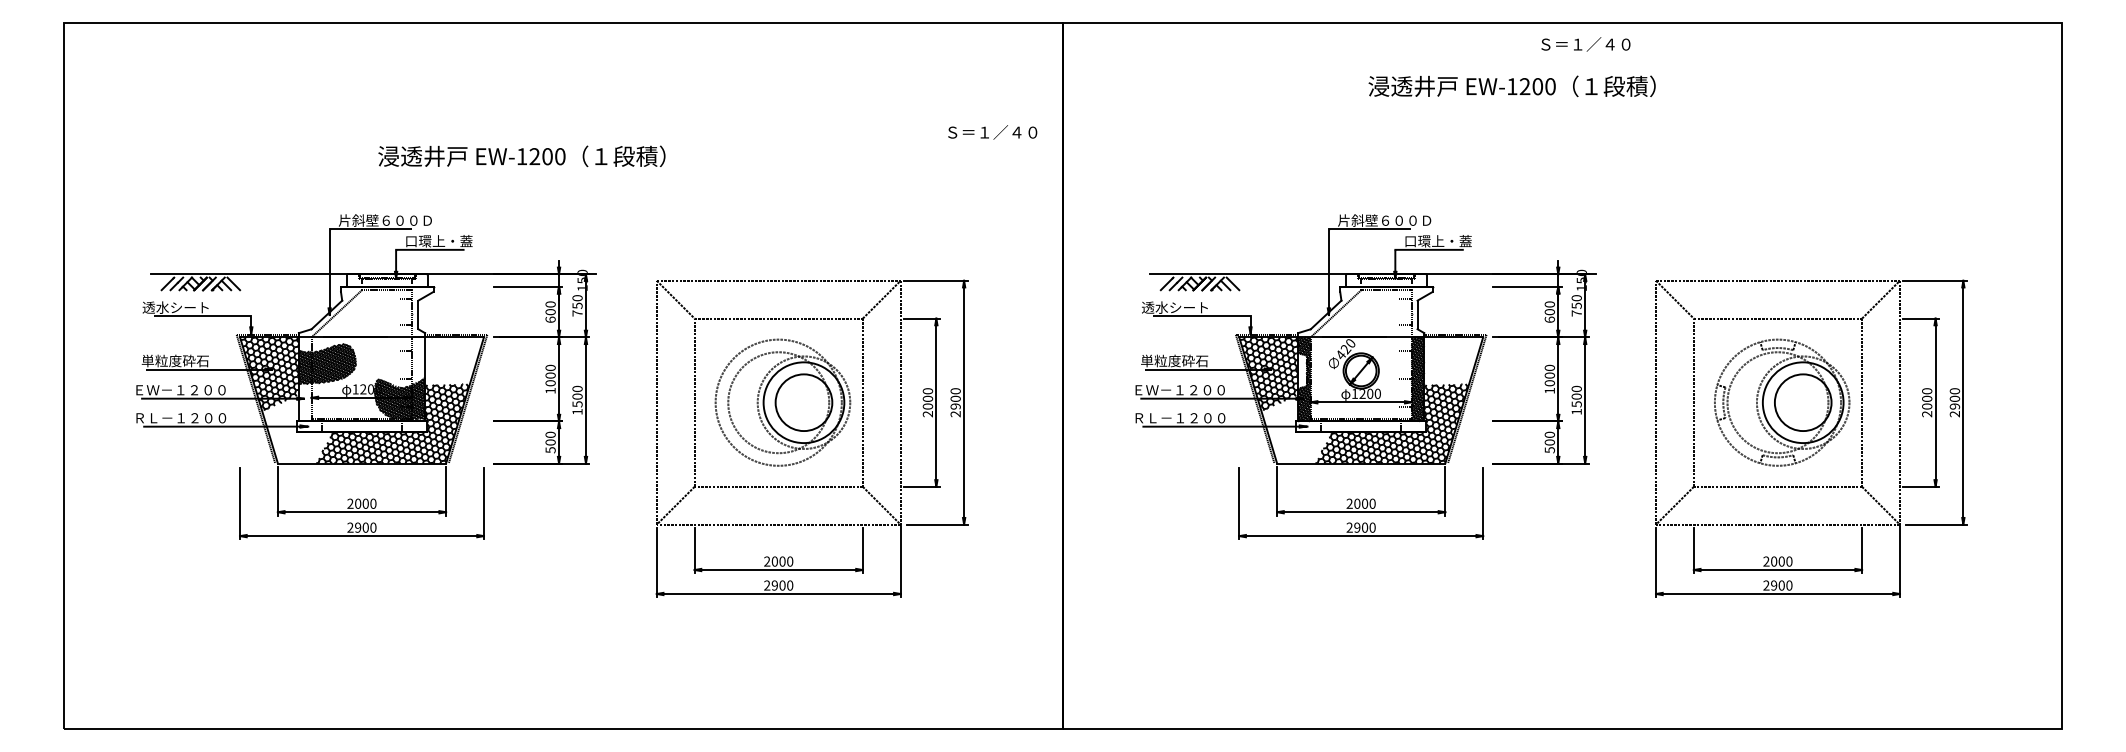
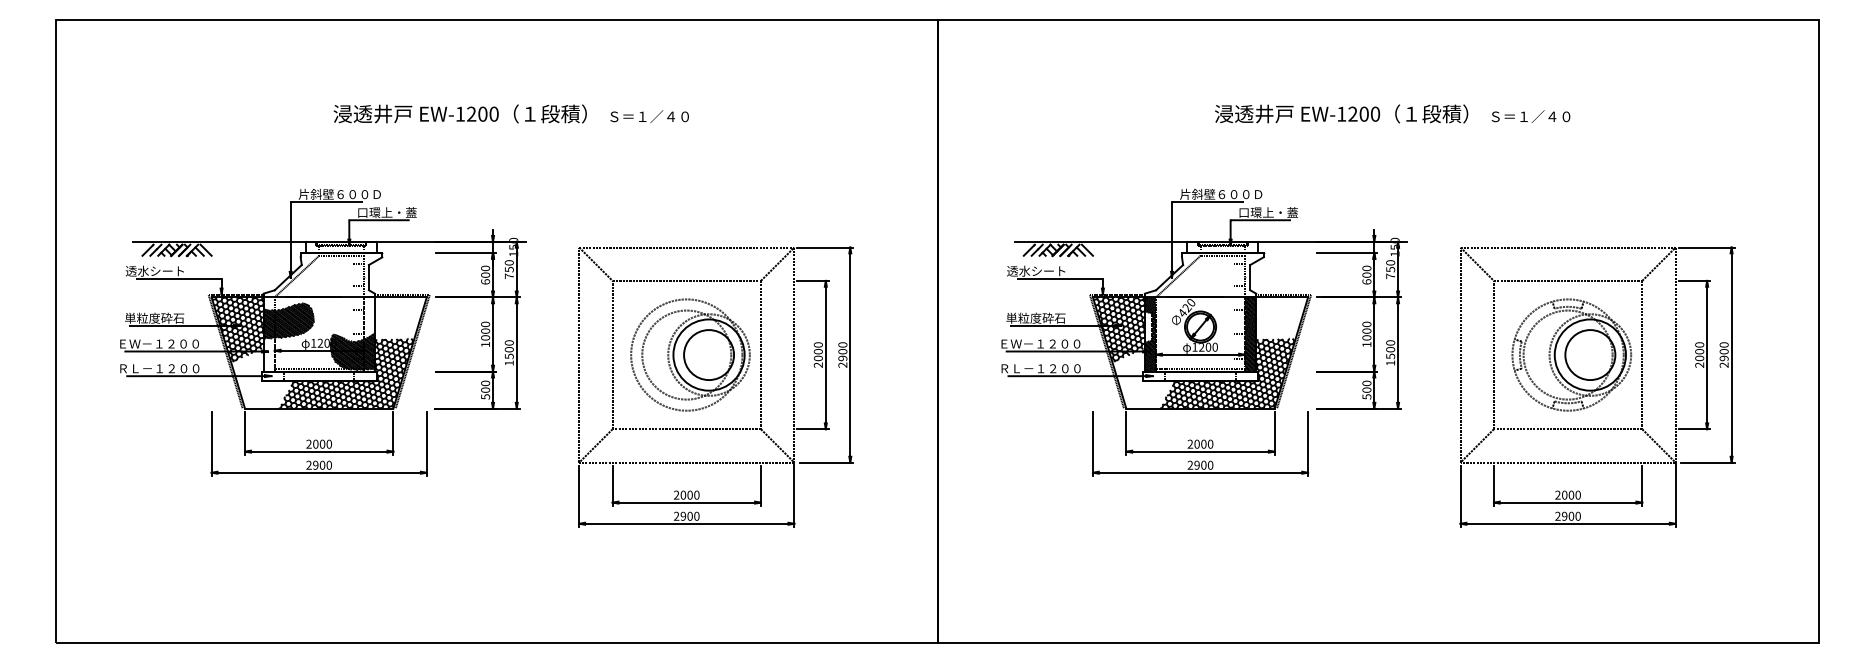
text: (1585, 44) -> (1530, 116), moved
text: (1511, 86) -> (1341, 114), moved
text: (992, 132) -> (649, 116), moved
text: (521, 156) -> (459, 114), moved

